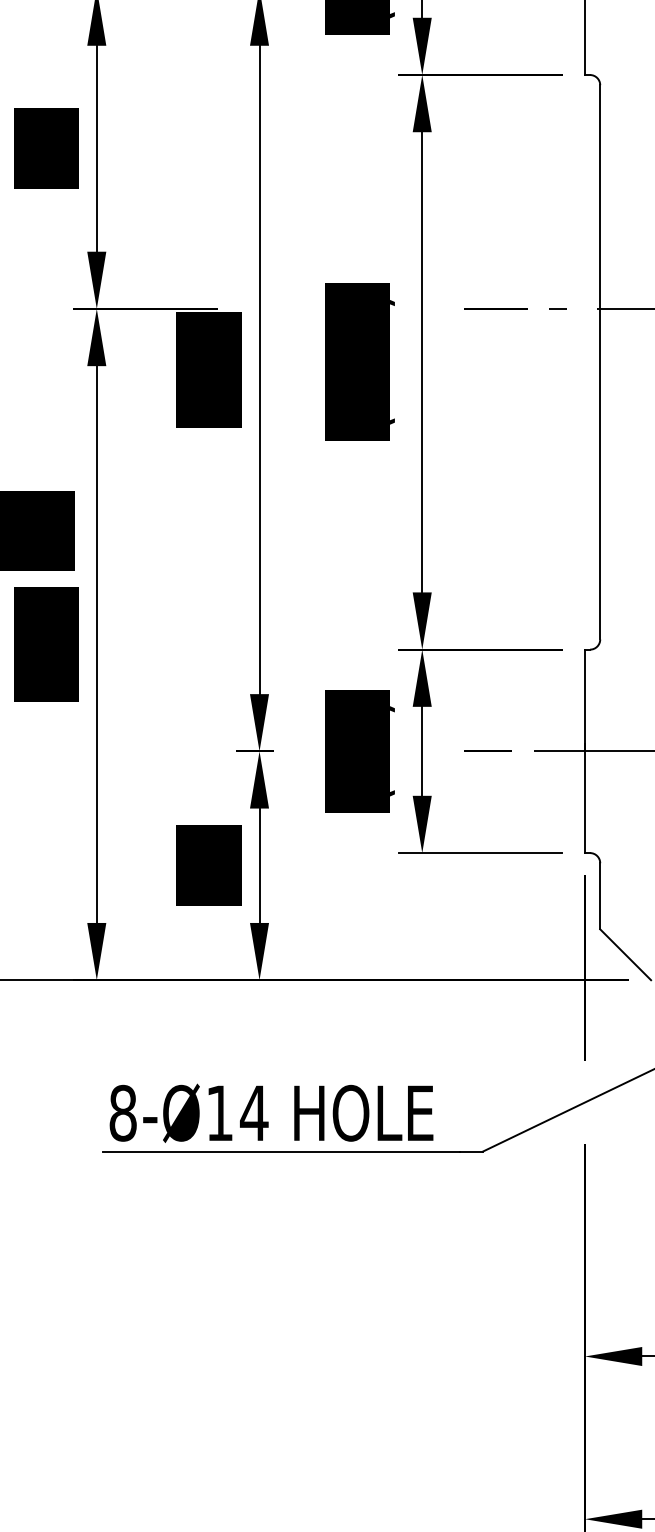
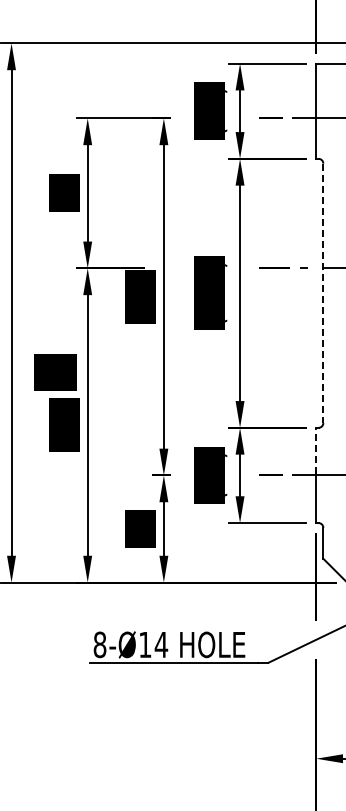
line: (600, 362) -> (323, 293), solid -> dashed
line: (585, 698) -> (316, 450), solid -> dashed

